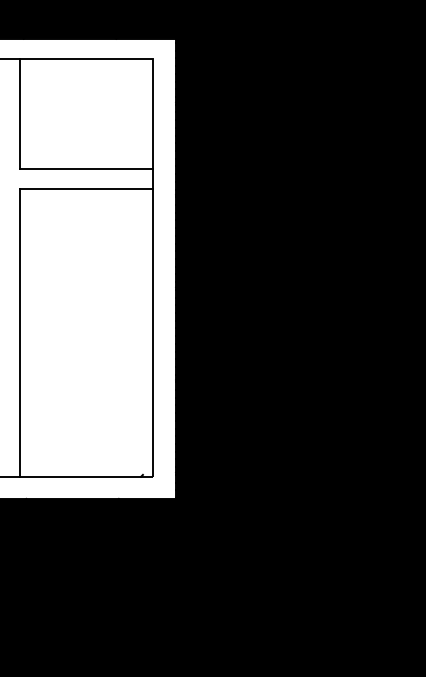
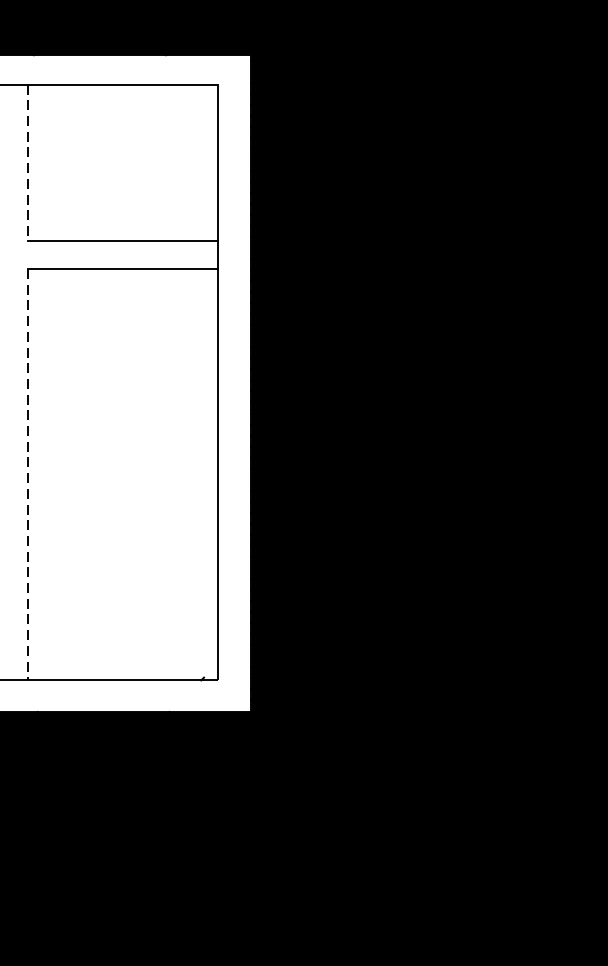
line: (19, 114) -> (27, 163), solid -> dashed
line: (19, 333) -> (27, 475), solid -> dashed

